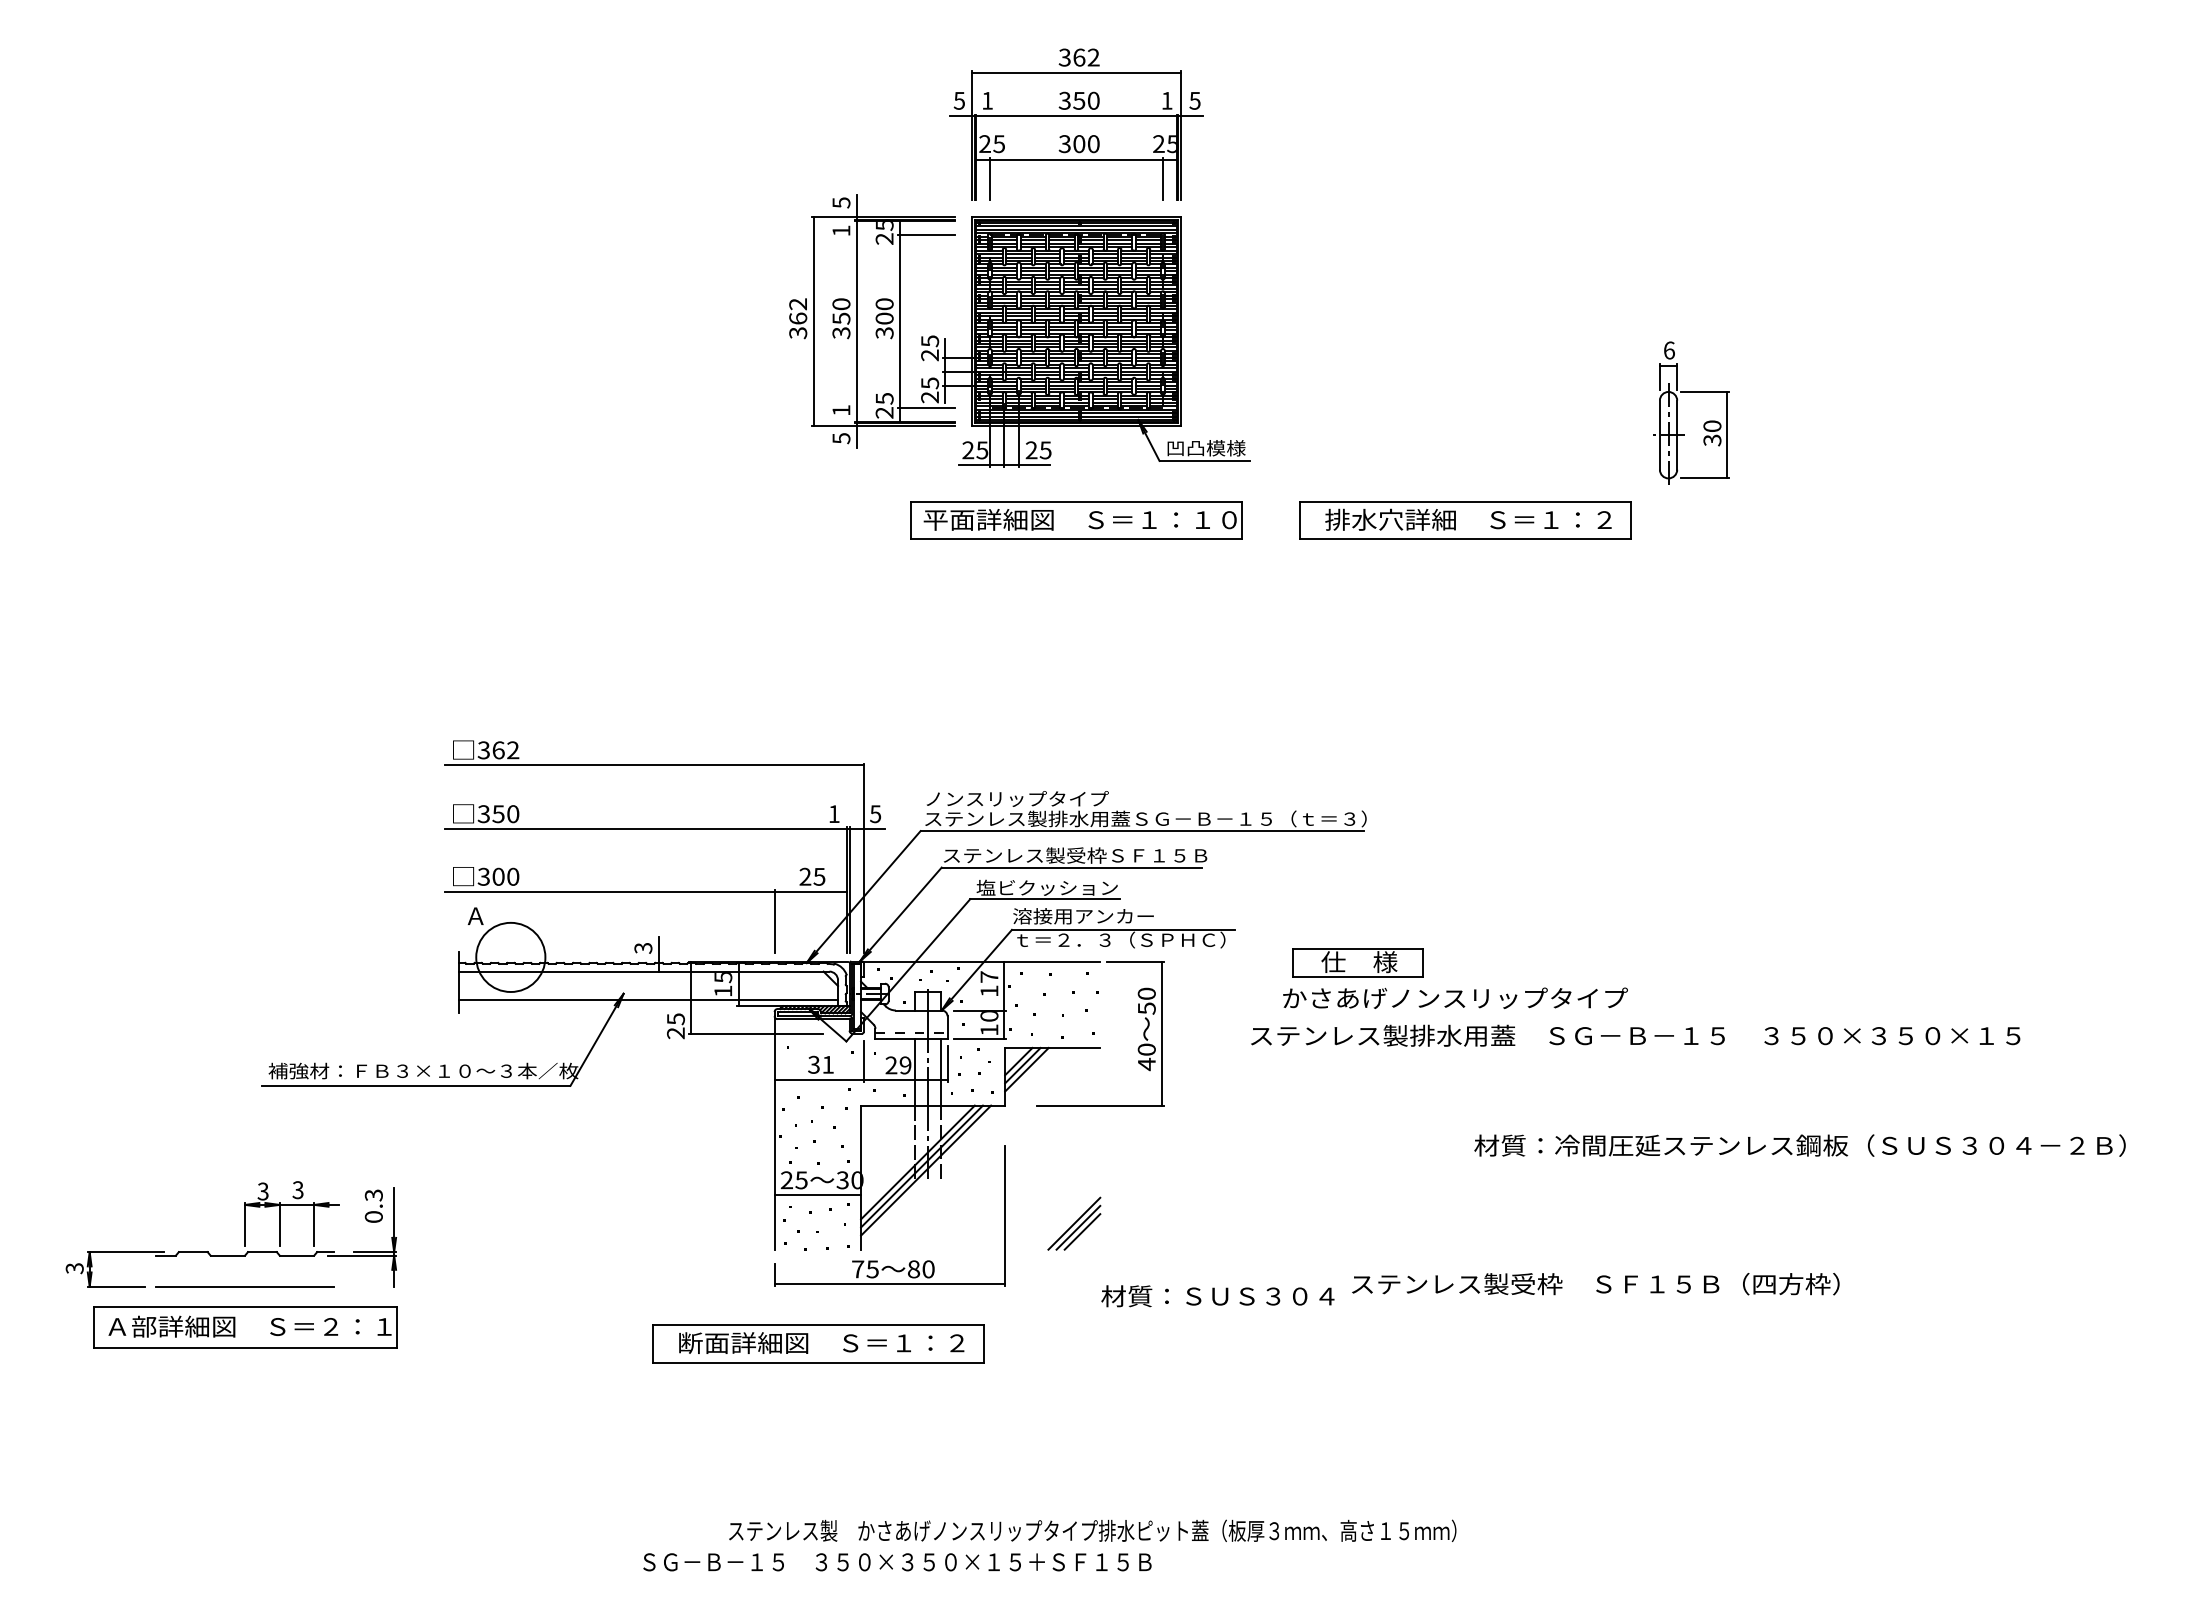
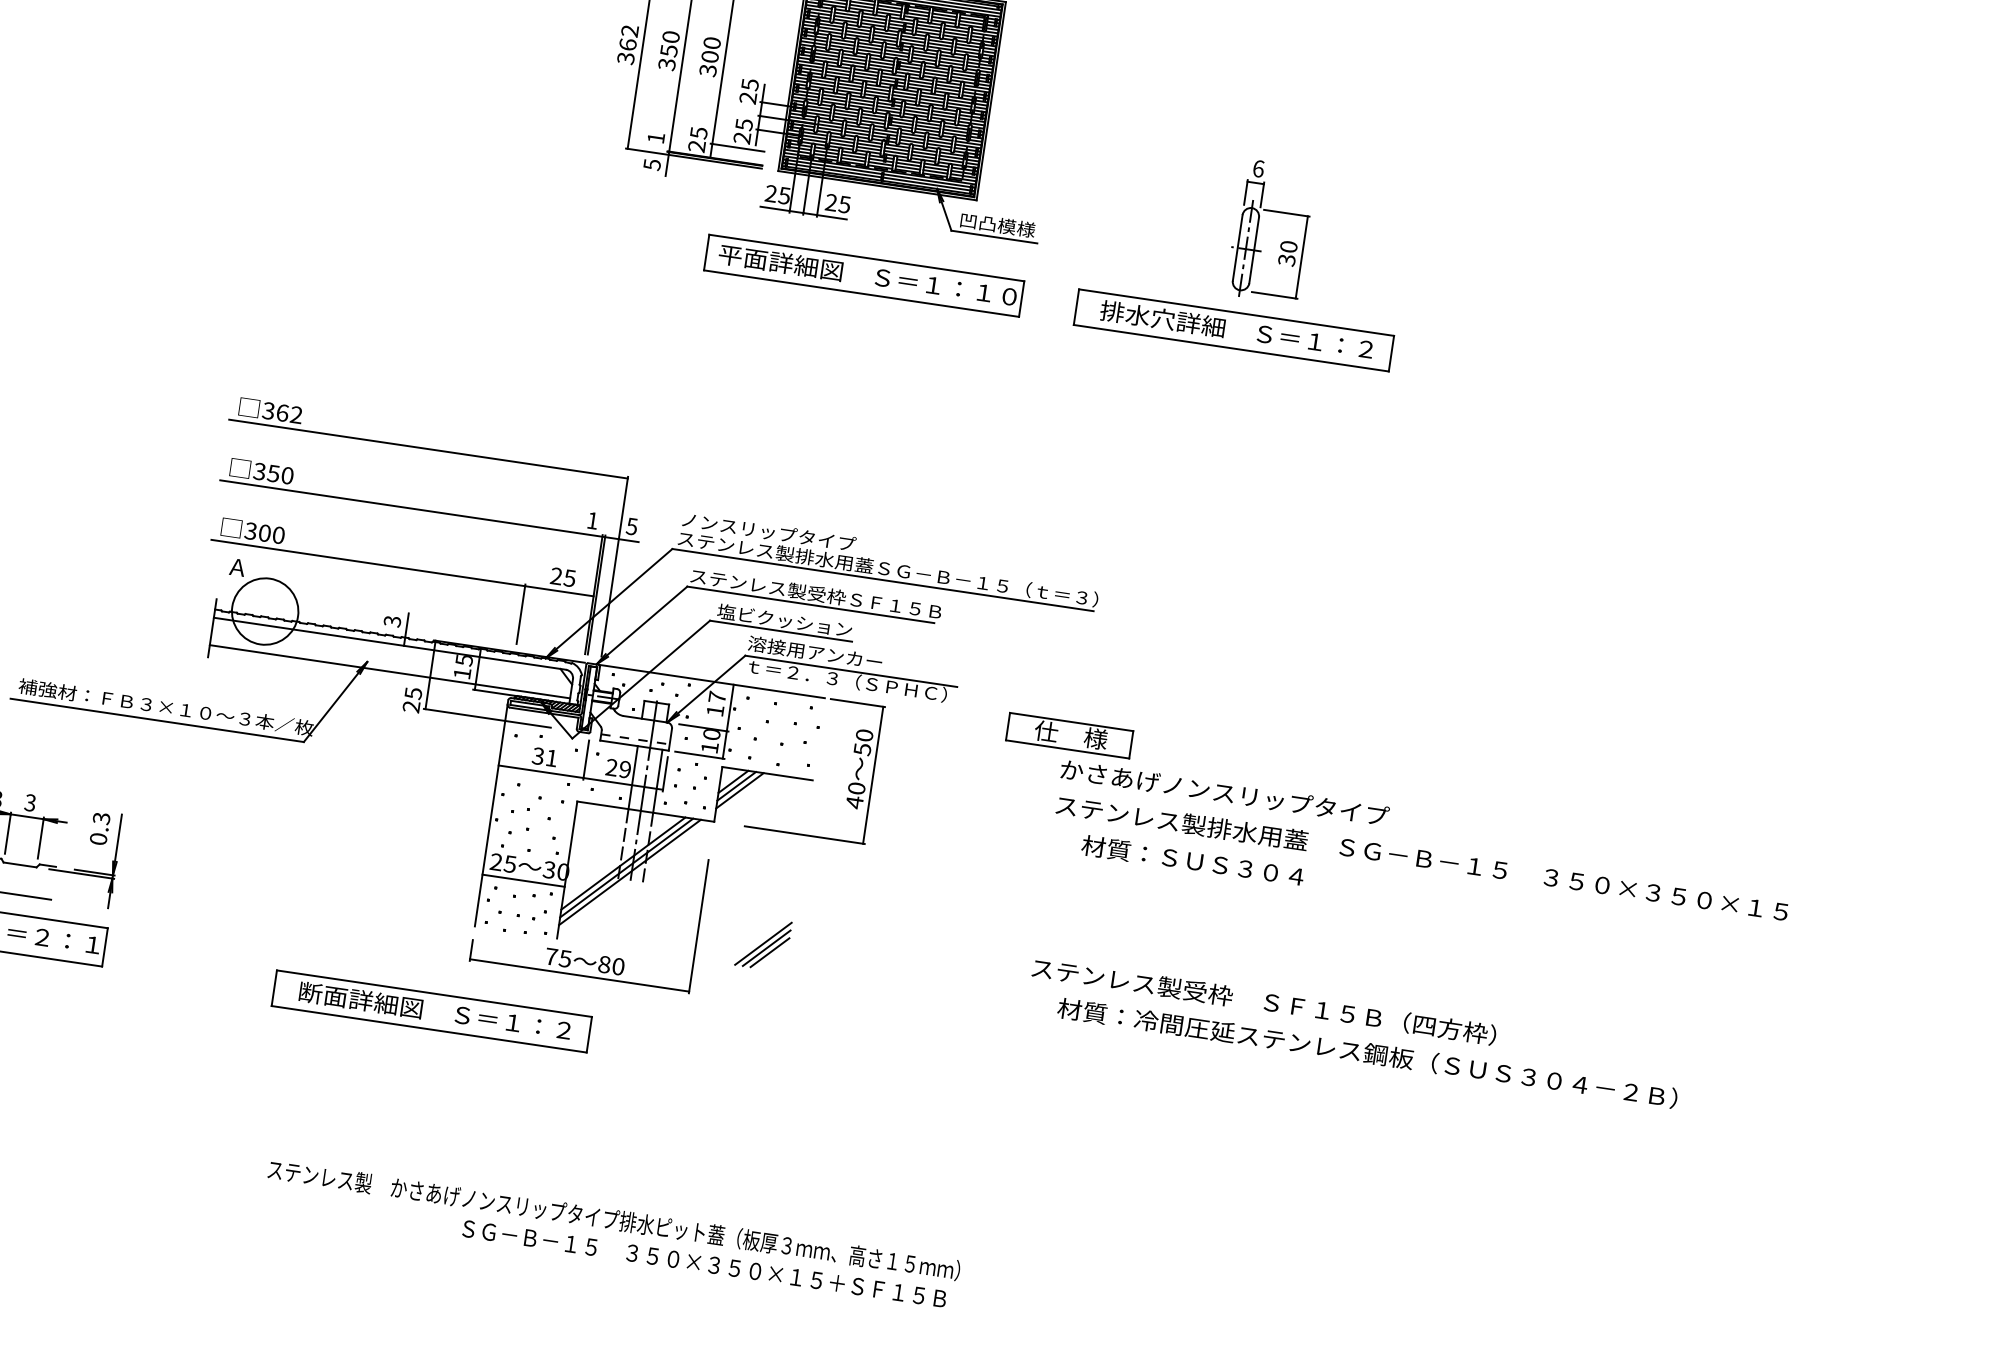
part: (1677, 412) -> (1257, 228), moved
text: (1455, 997) -> (1224, 792), moved
text: (1635, 1035) -> (1422, 858), moved
text: (1799, 1145) -> (1367, 1053), moved
text: (1595, 1284) -> (1263, 1001), moved
text: (1217, 1296) -> (1192, 861), moved
part: (818, 1343) -> (432, 1011), moved
text: (1092, 1530) -> (614, 1219), moved
text: (897, 1562) -> (704, 1264), moved

